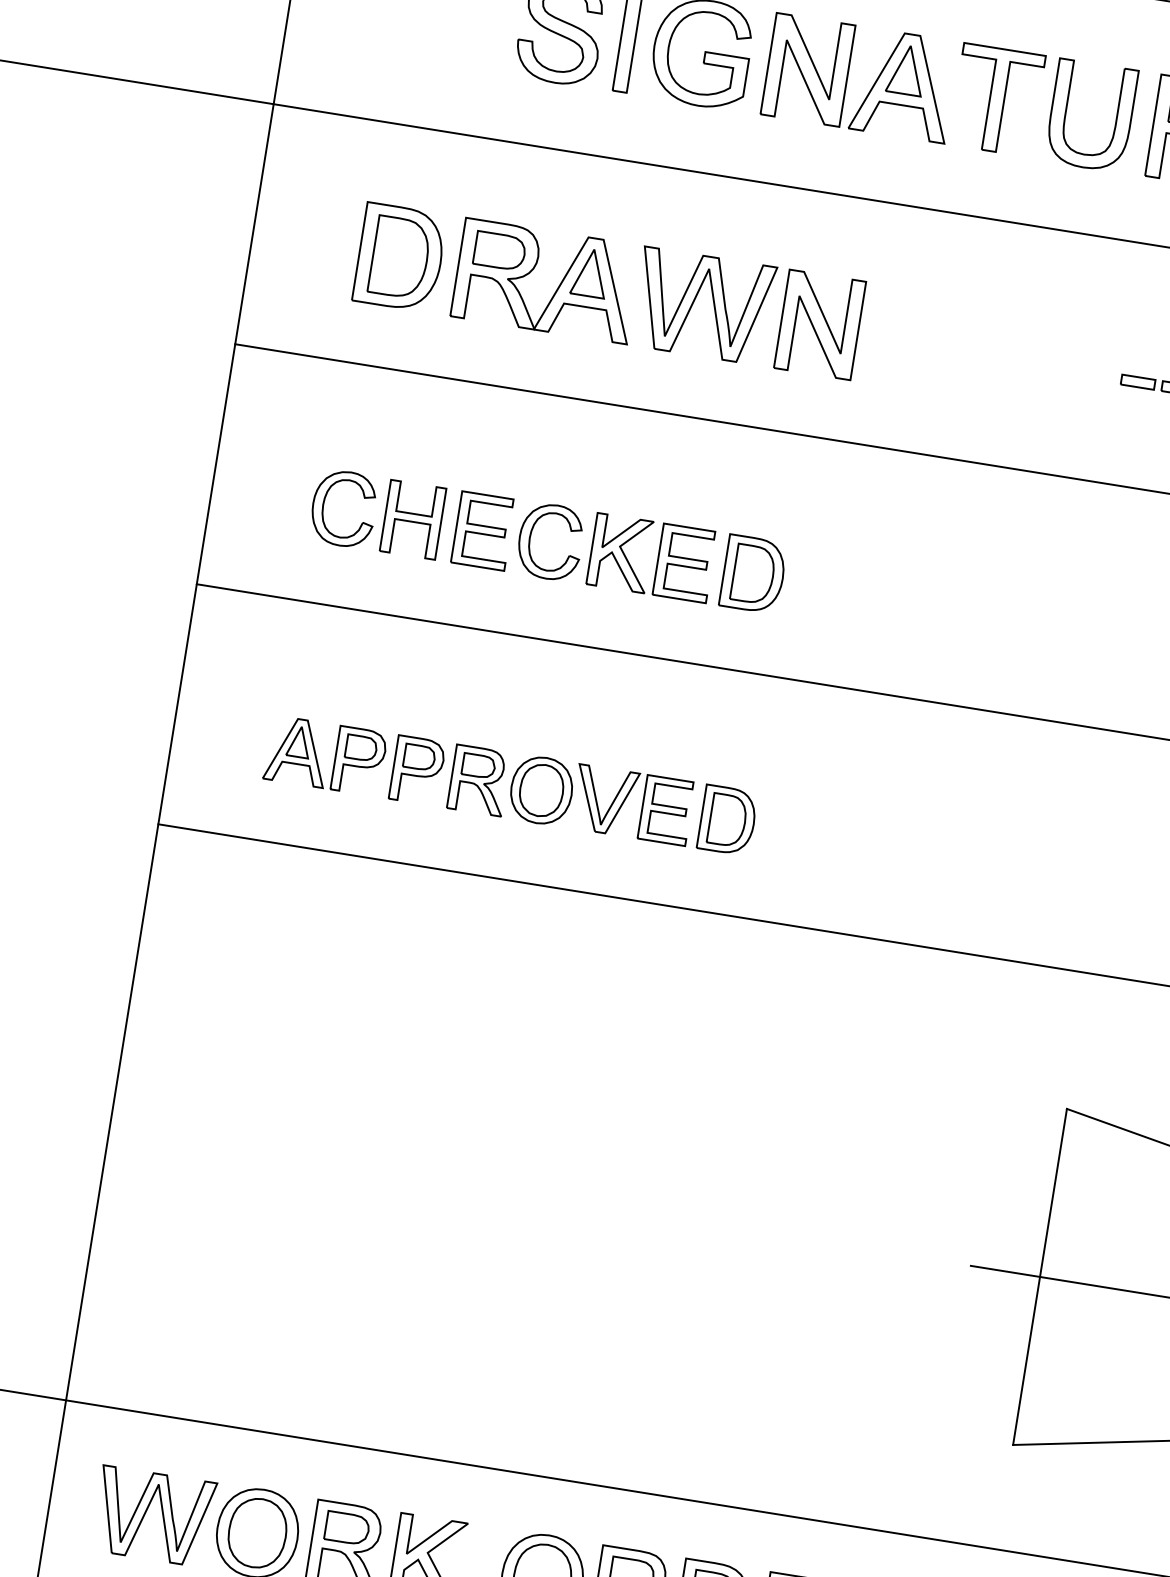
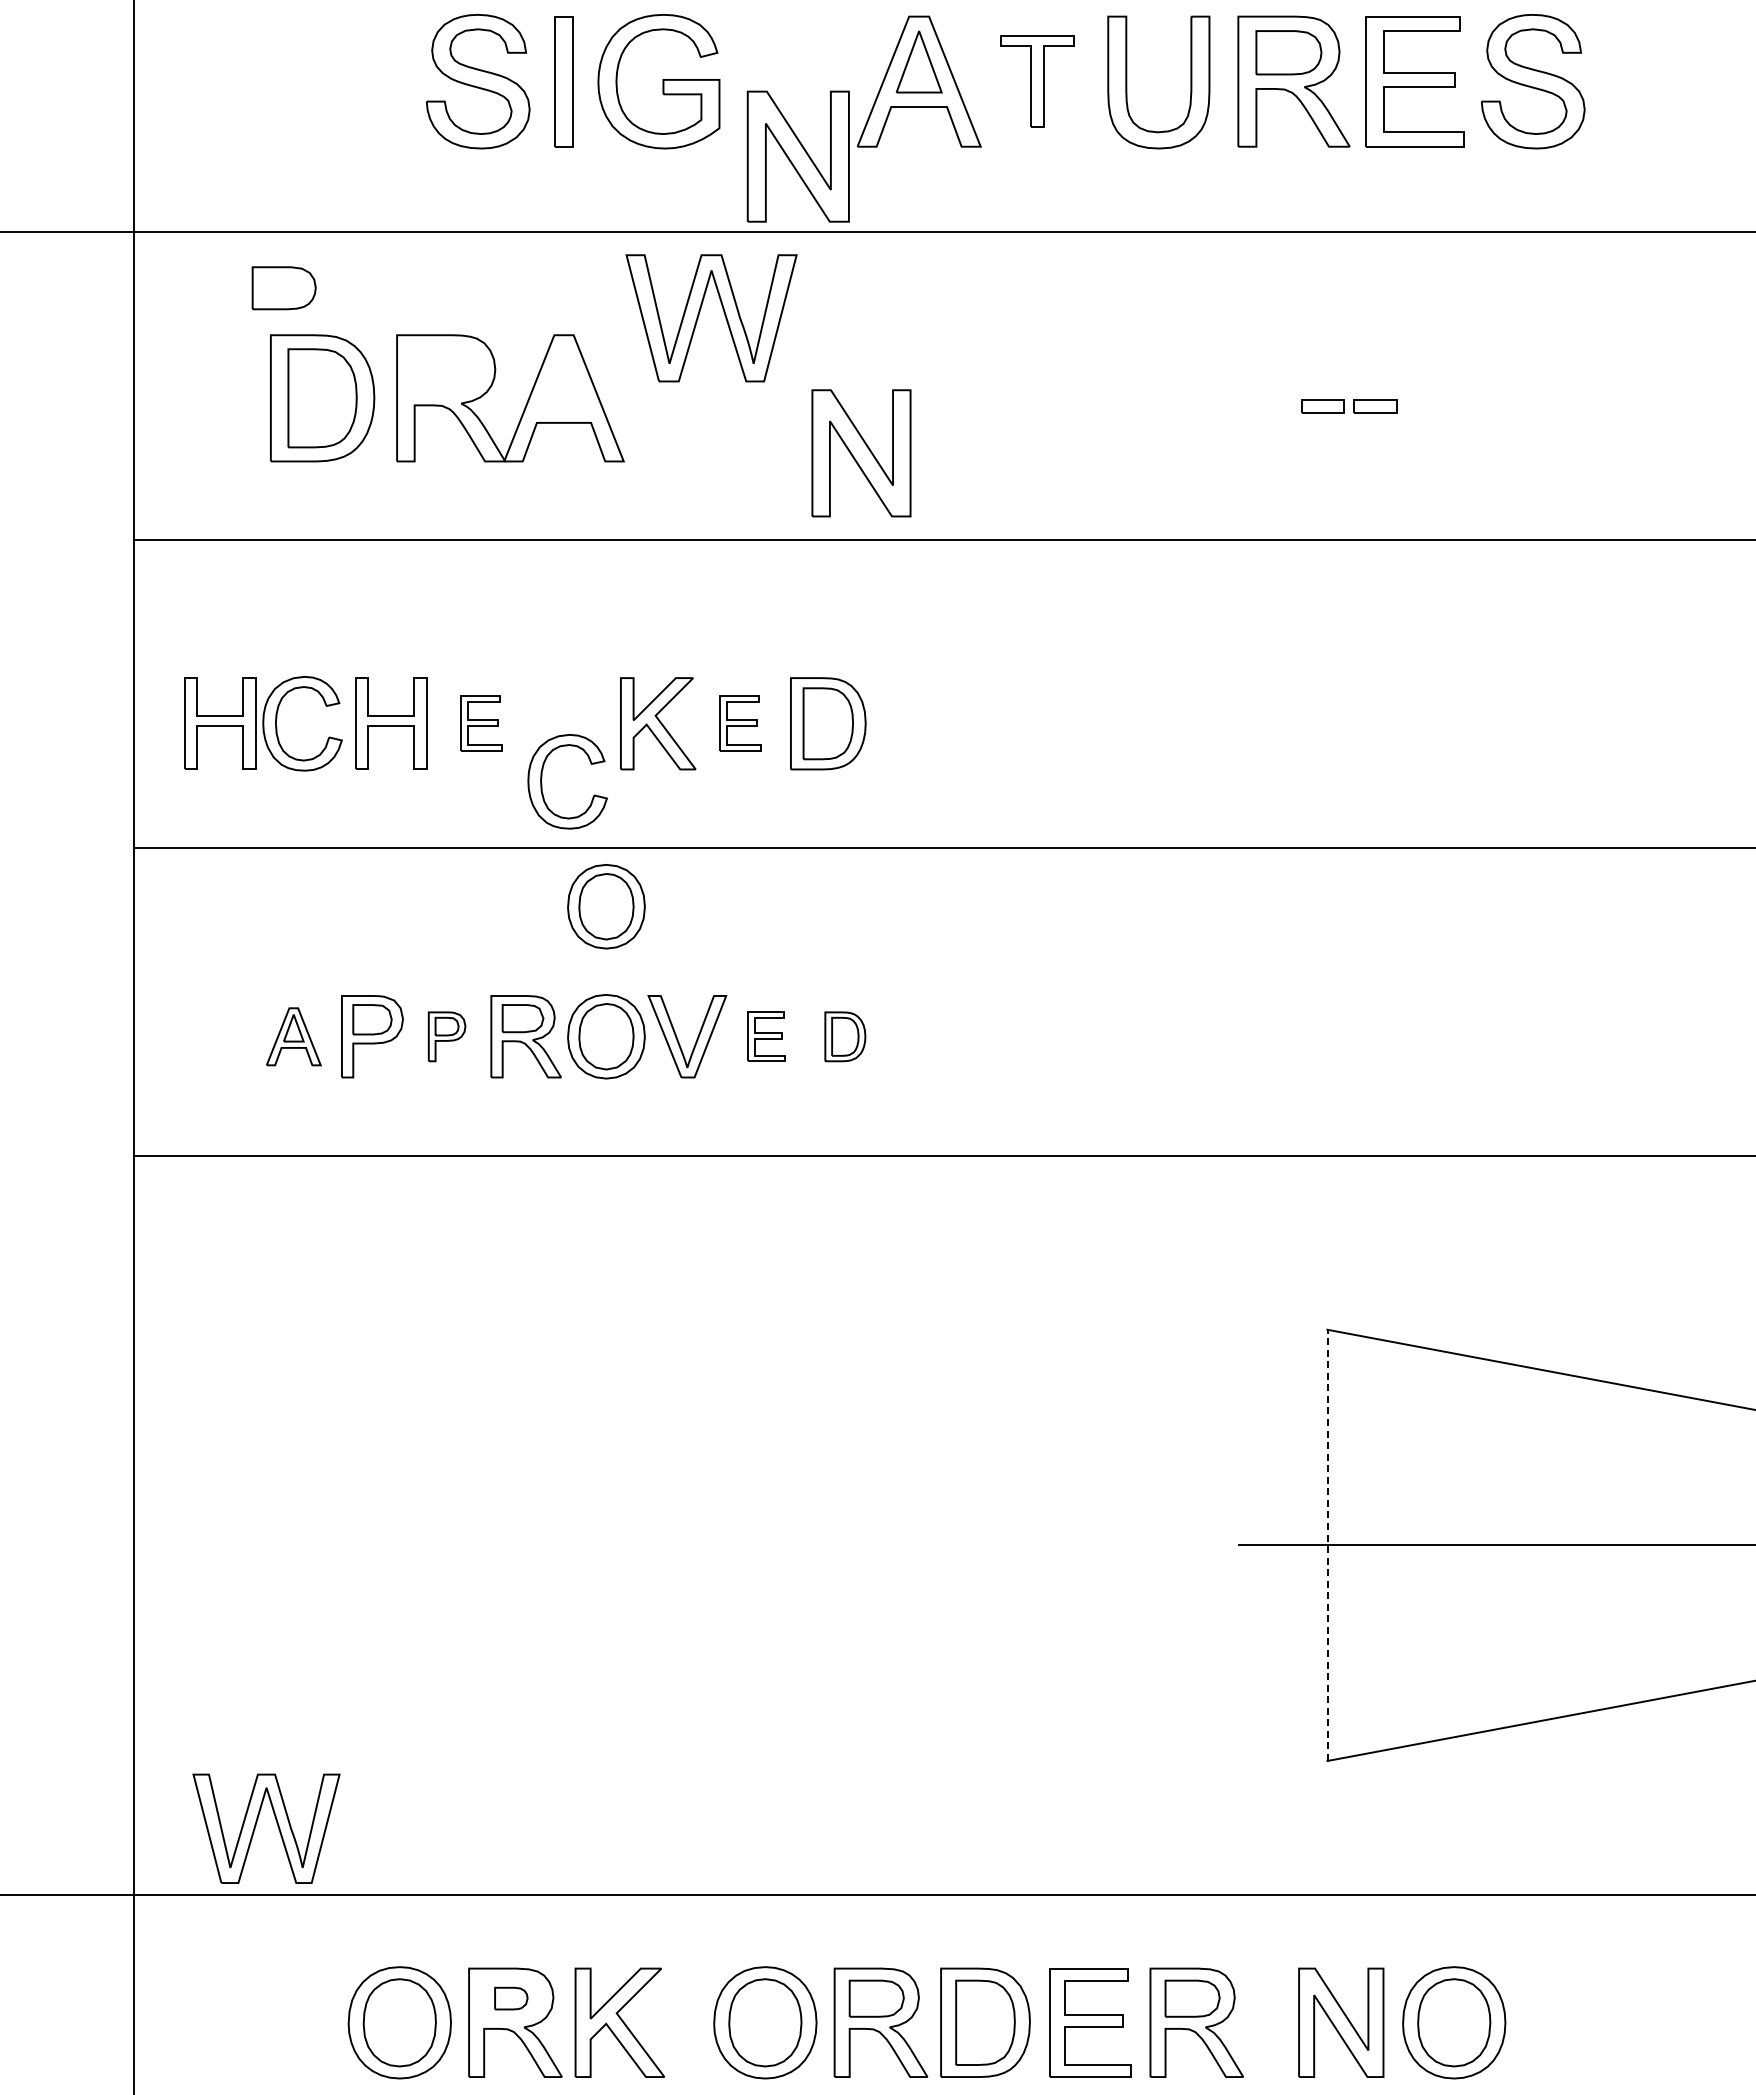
part: (807, 69) -> (797, 156), moved
part: (996, 99) -> (1037, 81), size x0.7
part: (499, 251) -> (283, 288), moved
part: (590, 273) -> (563, 379), removed
part: (694, 302) -> (699, 315), moved
part: (820, 325) -> (861, 453), moved
part: (1137, 382) -> (1270, 406), removed
part: (279, 498) -> (220, 723), added
part: (483, 530) -> (481, 723), size x0.6
part: (530, 540) -> (542, 783), moved
part: (684, 563) -> (739, 723), size x0.6
part: (557, 689) -> (606, 906), added
part: (297, 751) -> (293, 1036), size x0.7
part: (417, 770) -> (446, 1036), size x0.6
part: (666, 810) -> (766, 1036), size x0.6
part: (727, 820) -> (845, 1036), size x0.6
line: (1040, 1277) -> (1327, 1545), solid -> dashed
part: (146, 1512) -> (256, 1825), moved
part: (347, 1528) -> (511, 1998), size x0.6

